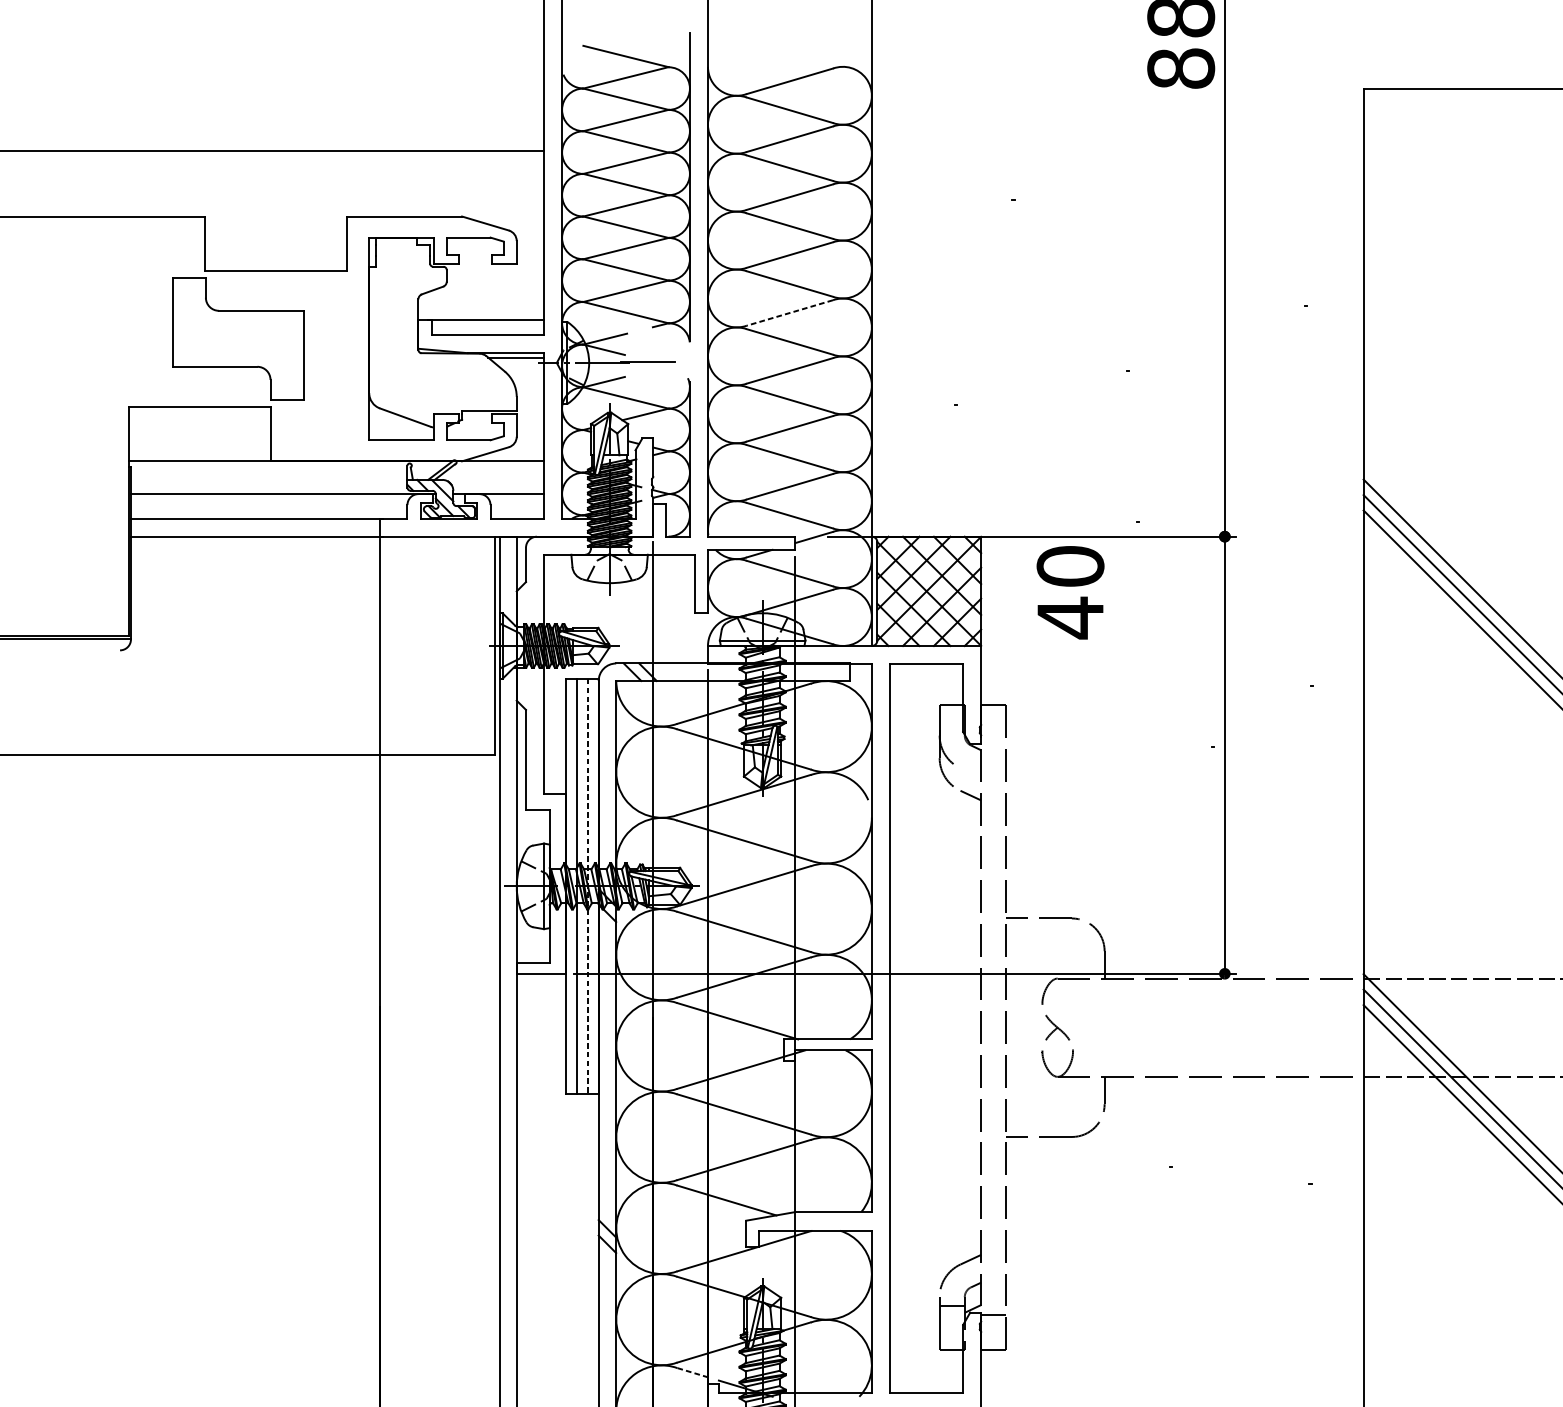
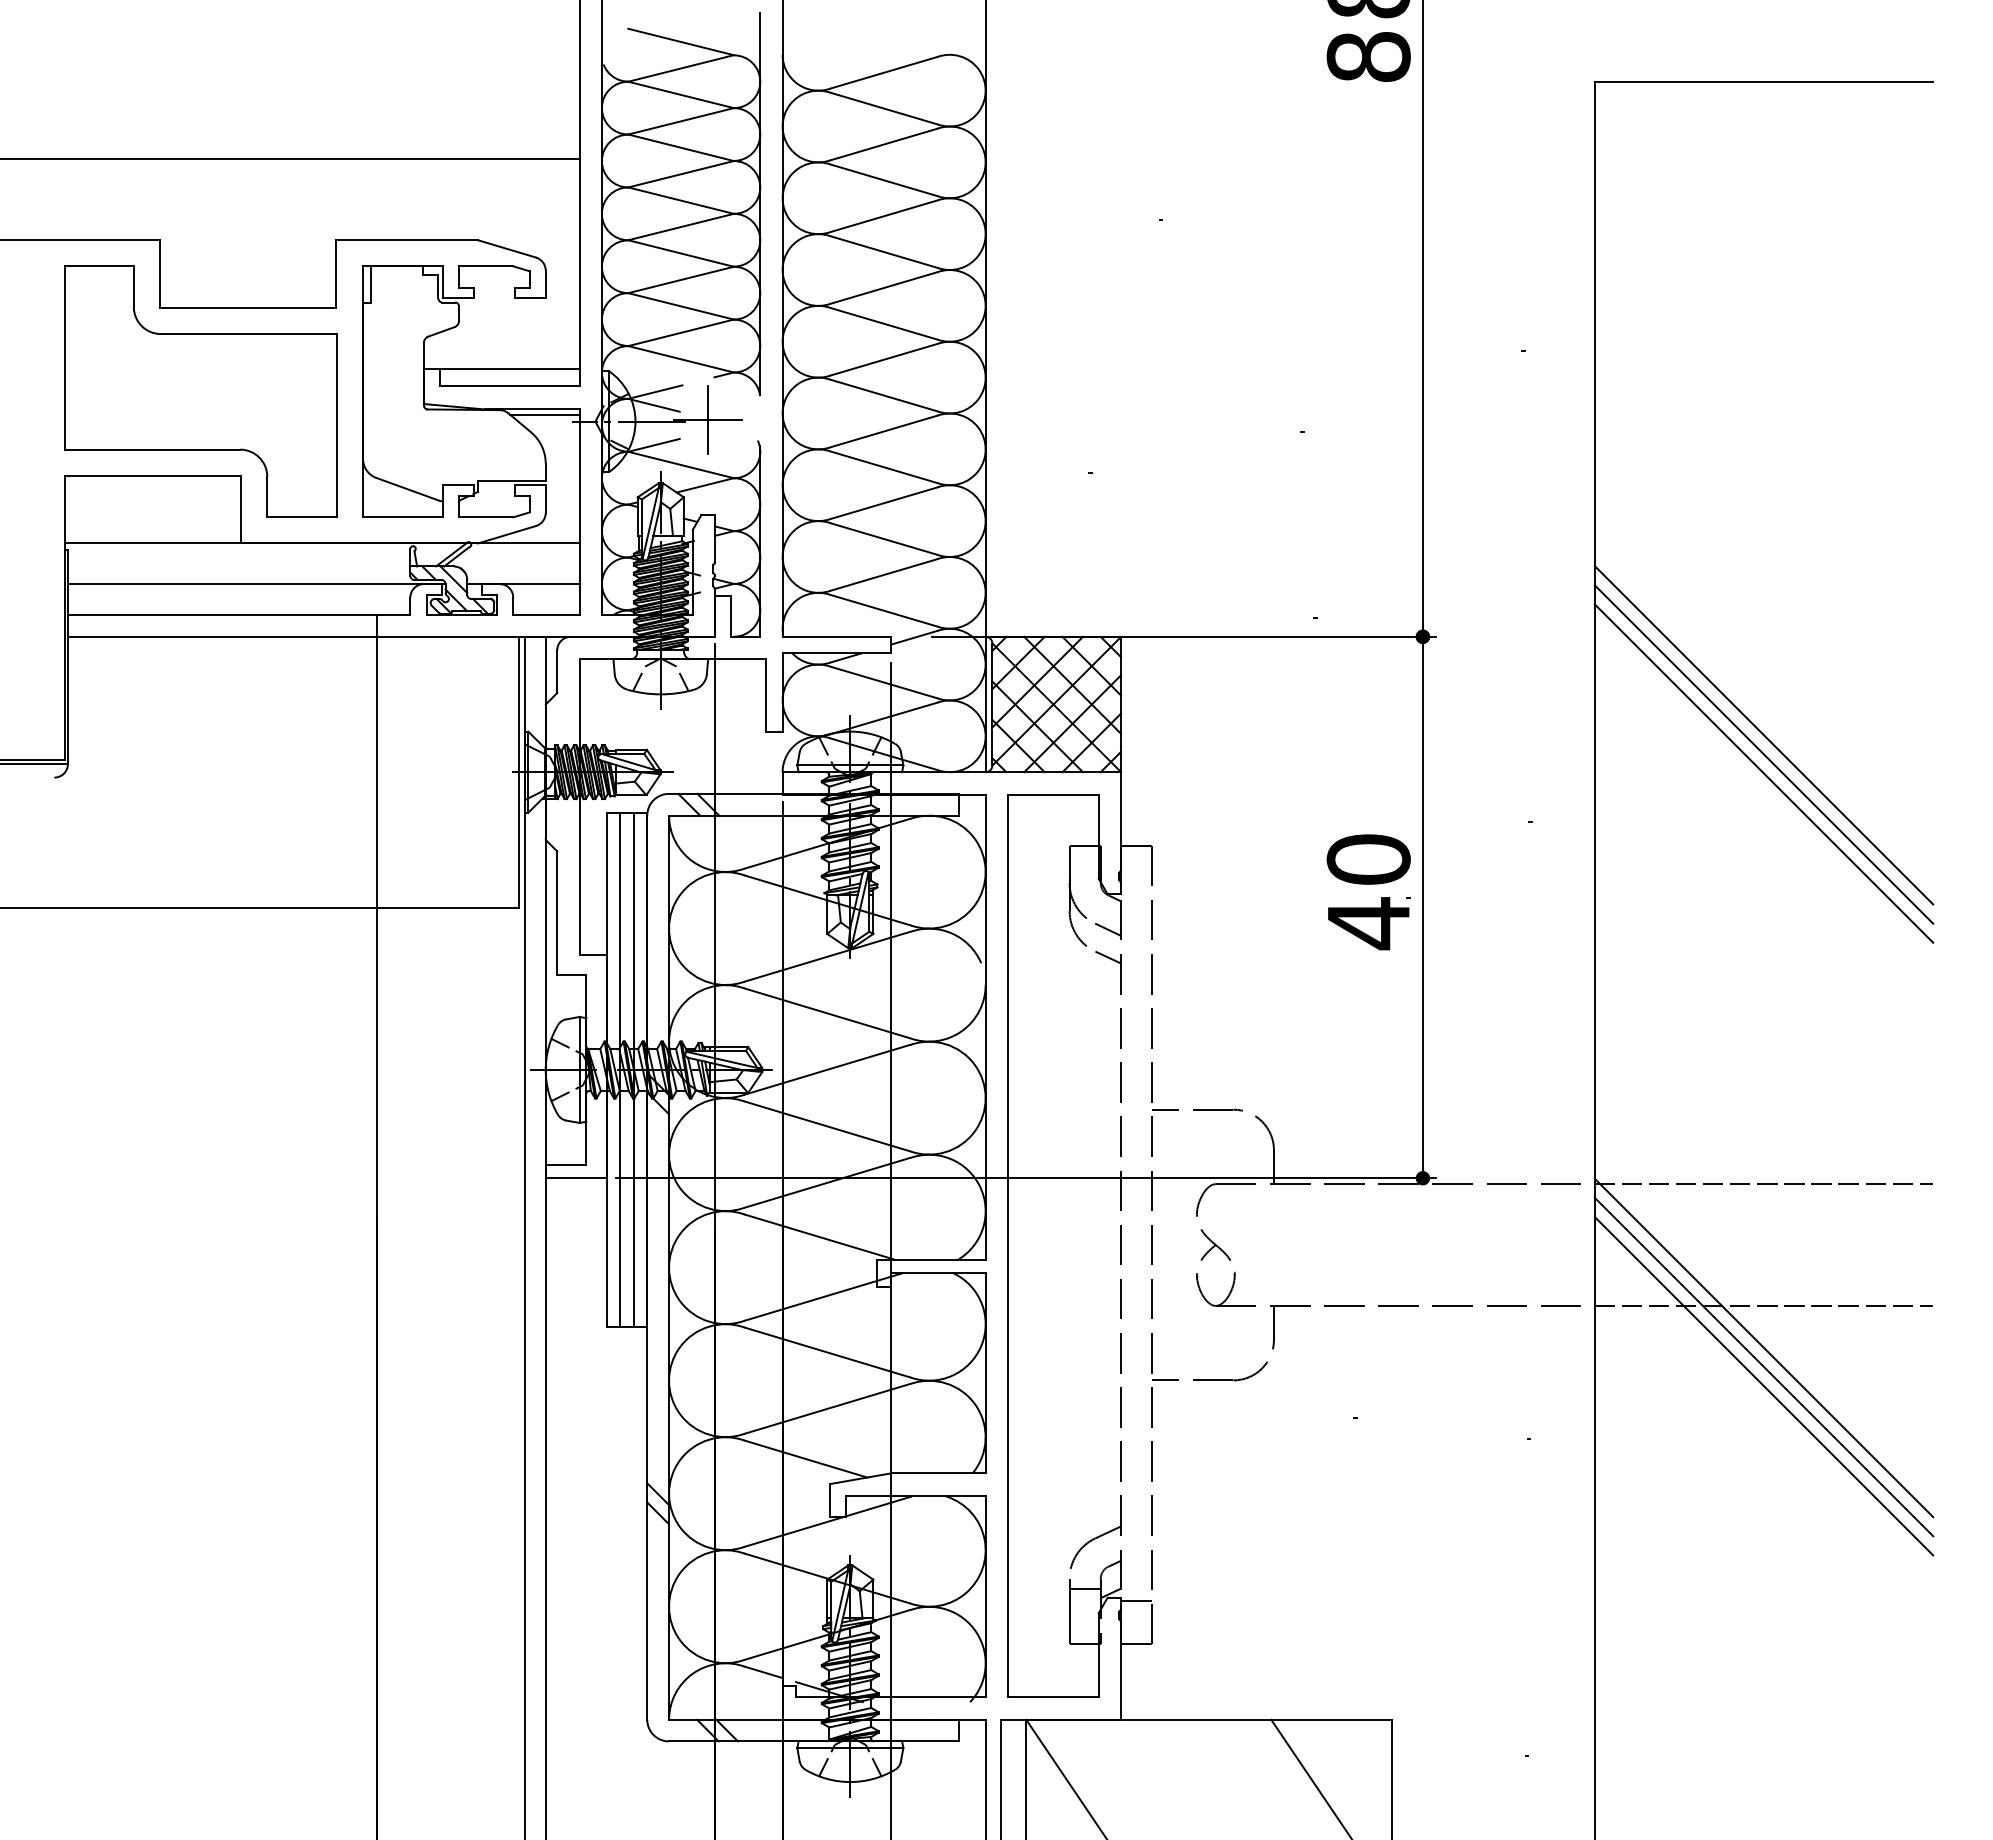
line: (790, 312) -> (884, 359), dashed -> solid
part: (238, 338) -> (200, 391), size x1.67
line: (648, 362) -> (708, 420), added
text: (1070, 592) -> (1368, 892), moved
line: (971, 772) -> (1108, 929), added
line: (587, 886) -> (633, 1070), dashed -> solid
line: (692, 1372) -> (763, 1672), dashed -> solid

